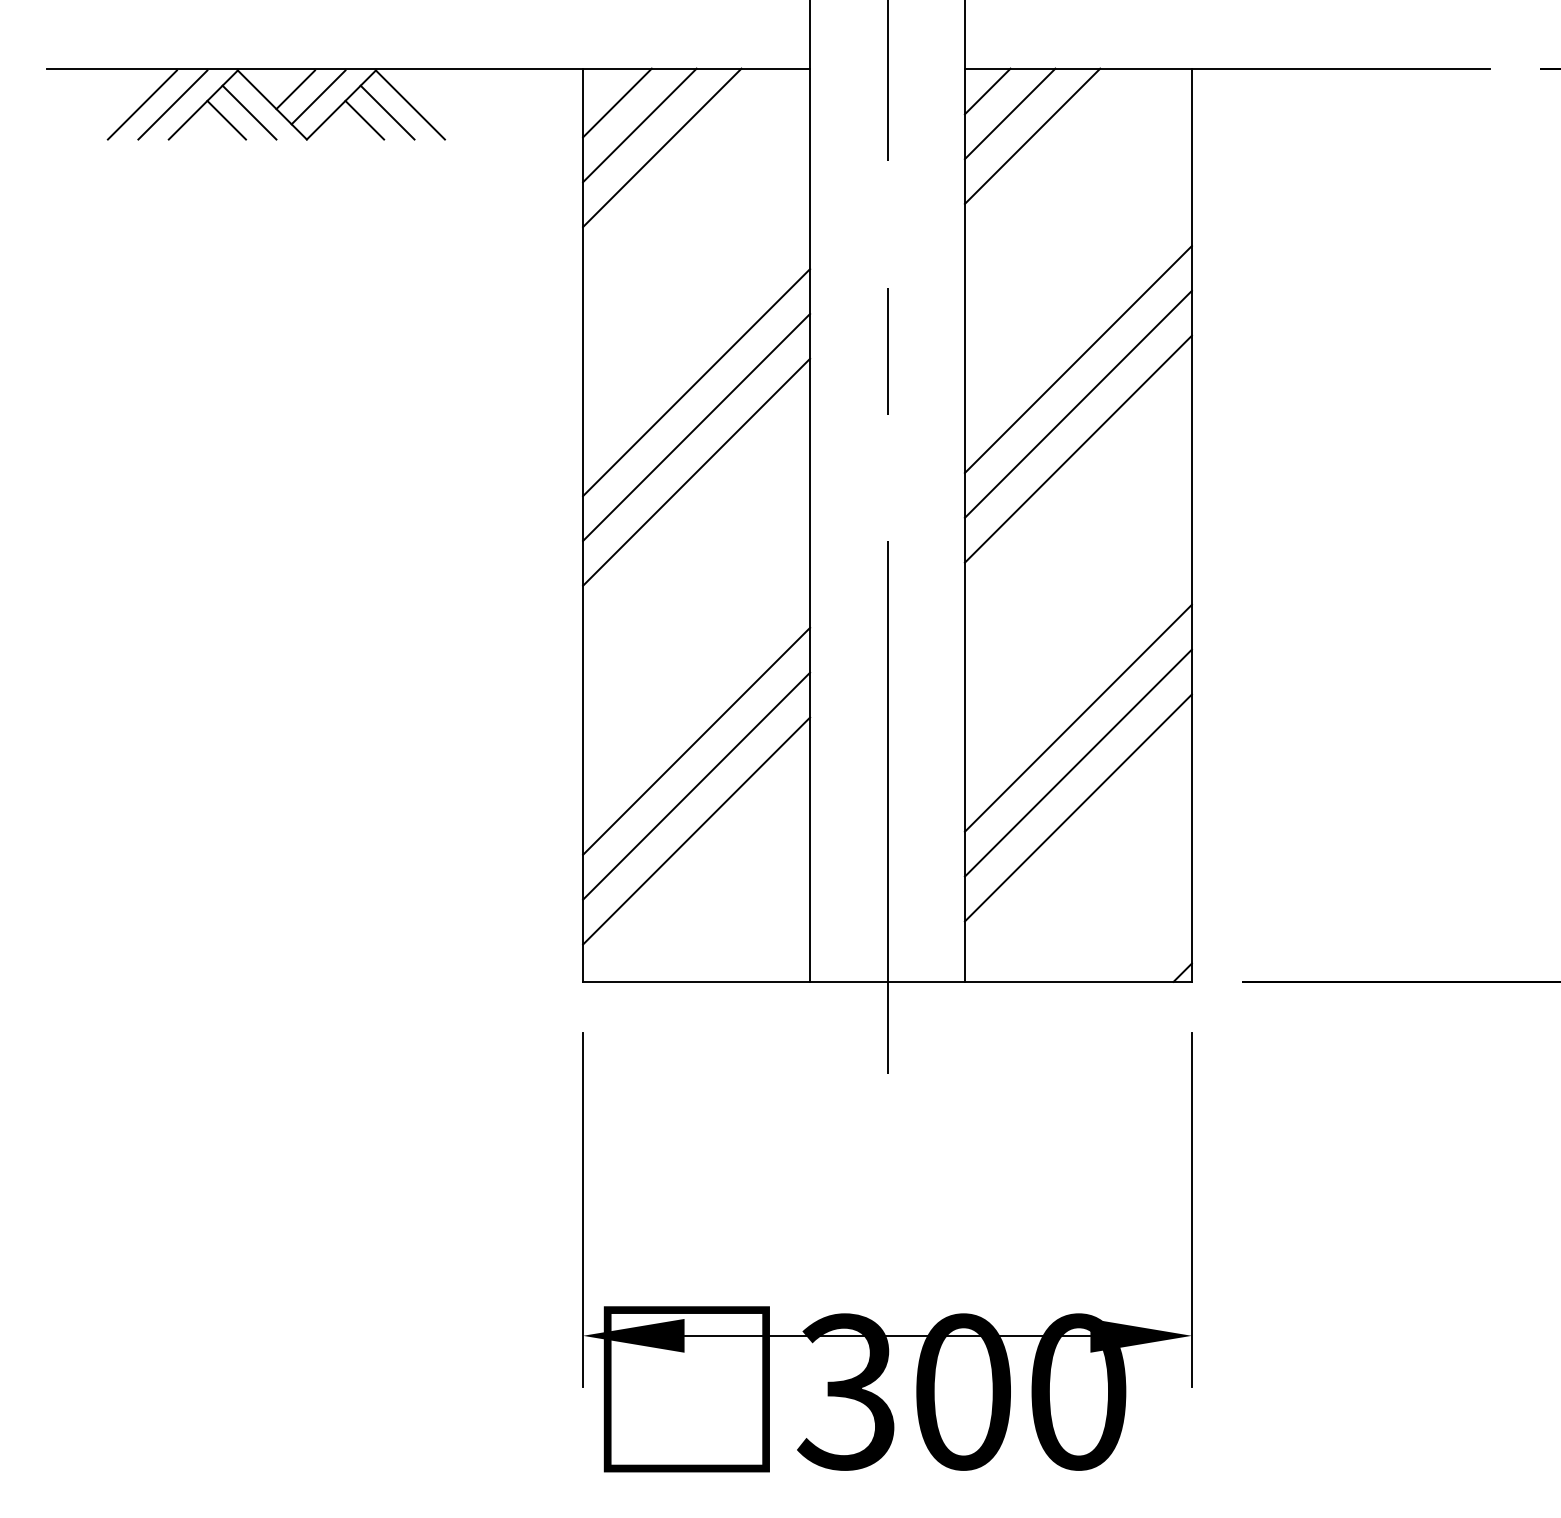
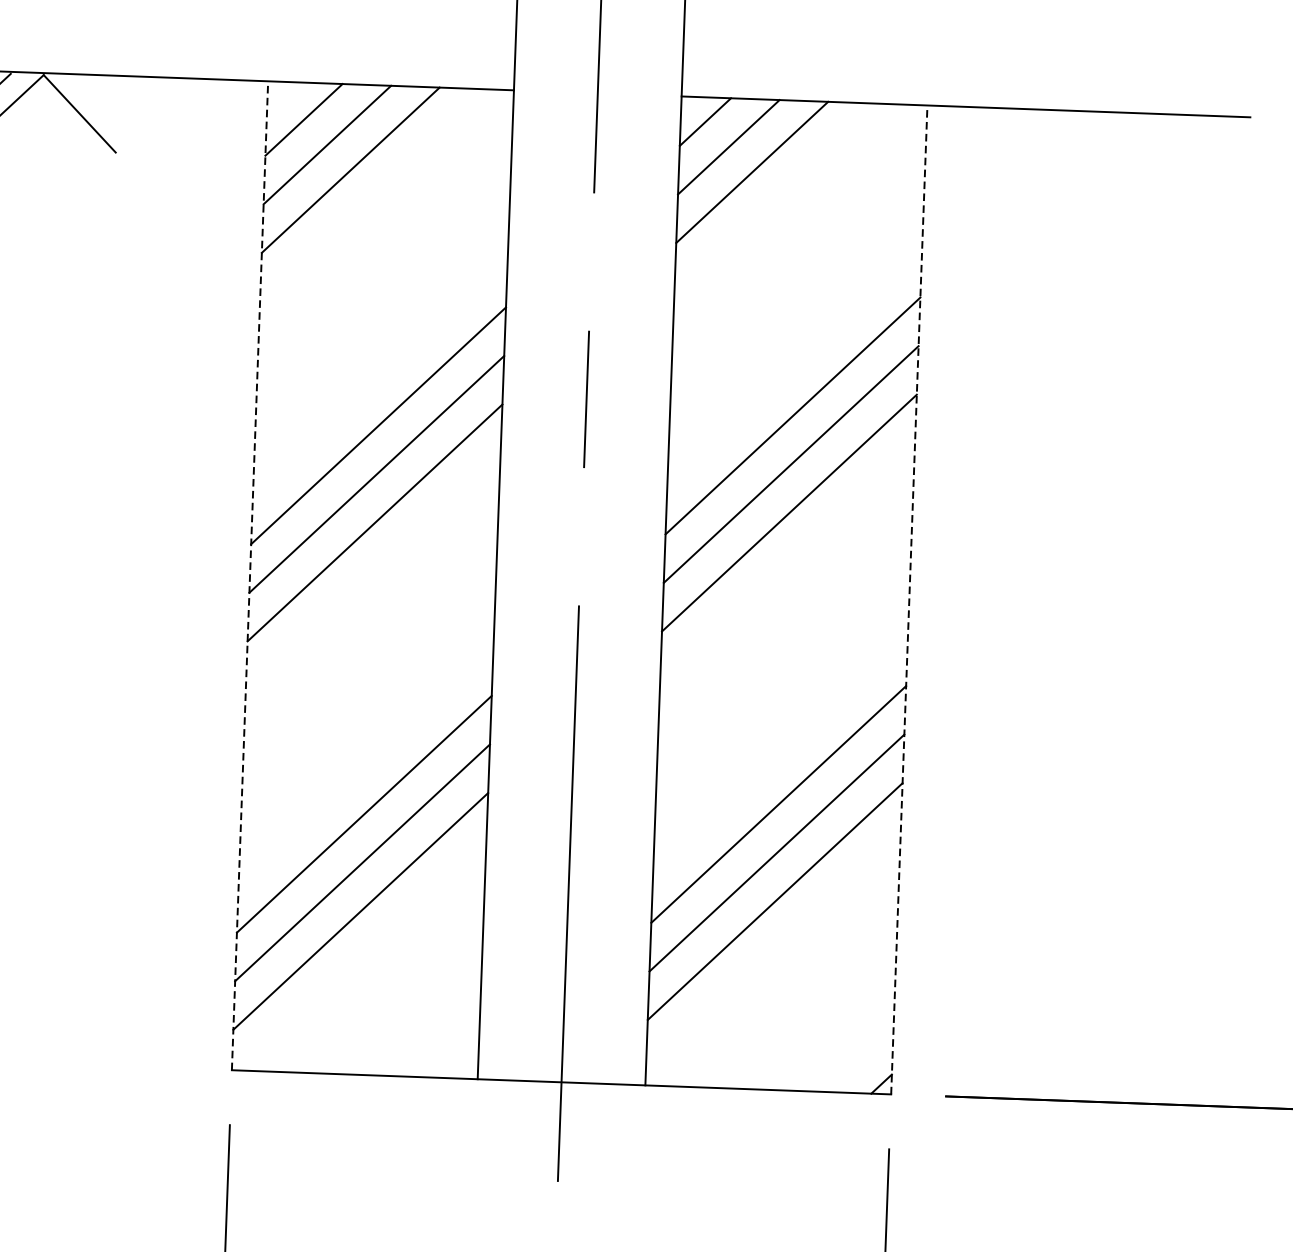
line: (387, 112) -> (54, 121), removed
line: (364, 119) -> (29, 127), removed
line: (583, 525) -> (250, 576), solid -> dashed
line: (1191, 525) -> (908, 600), solid -> dashed

